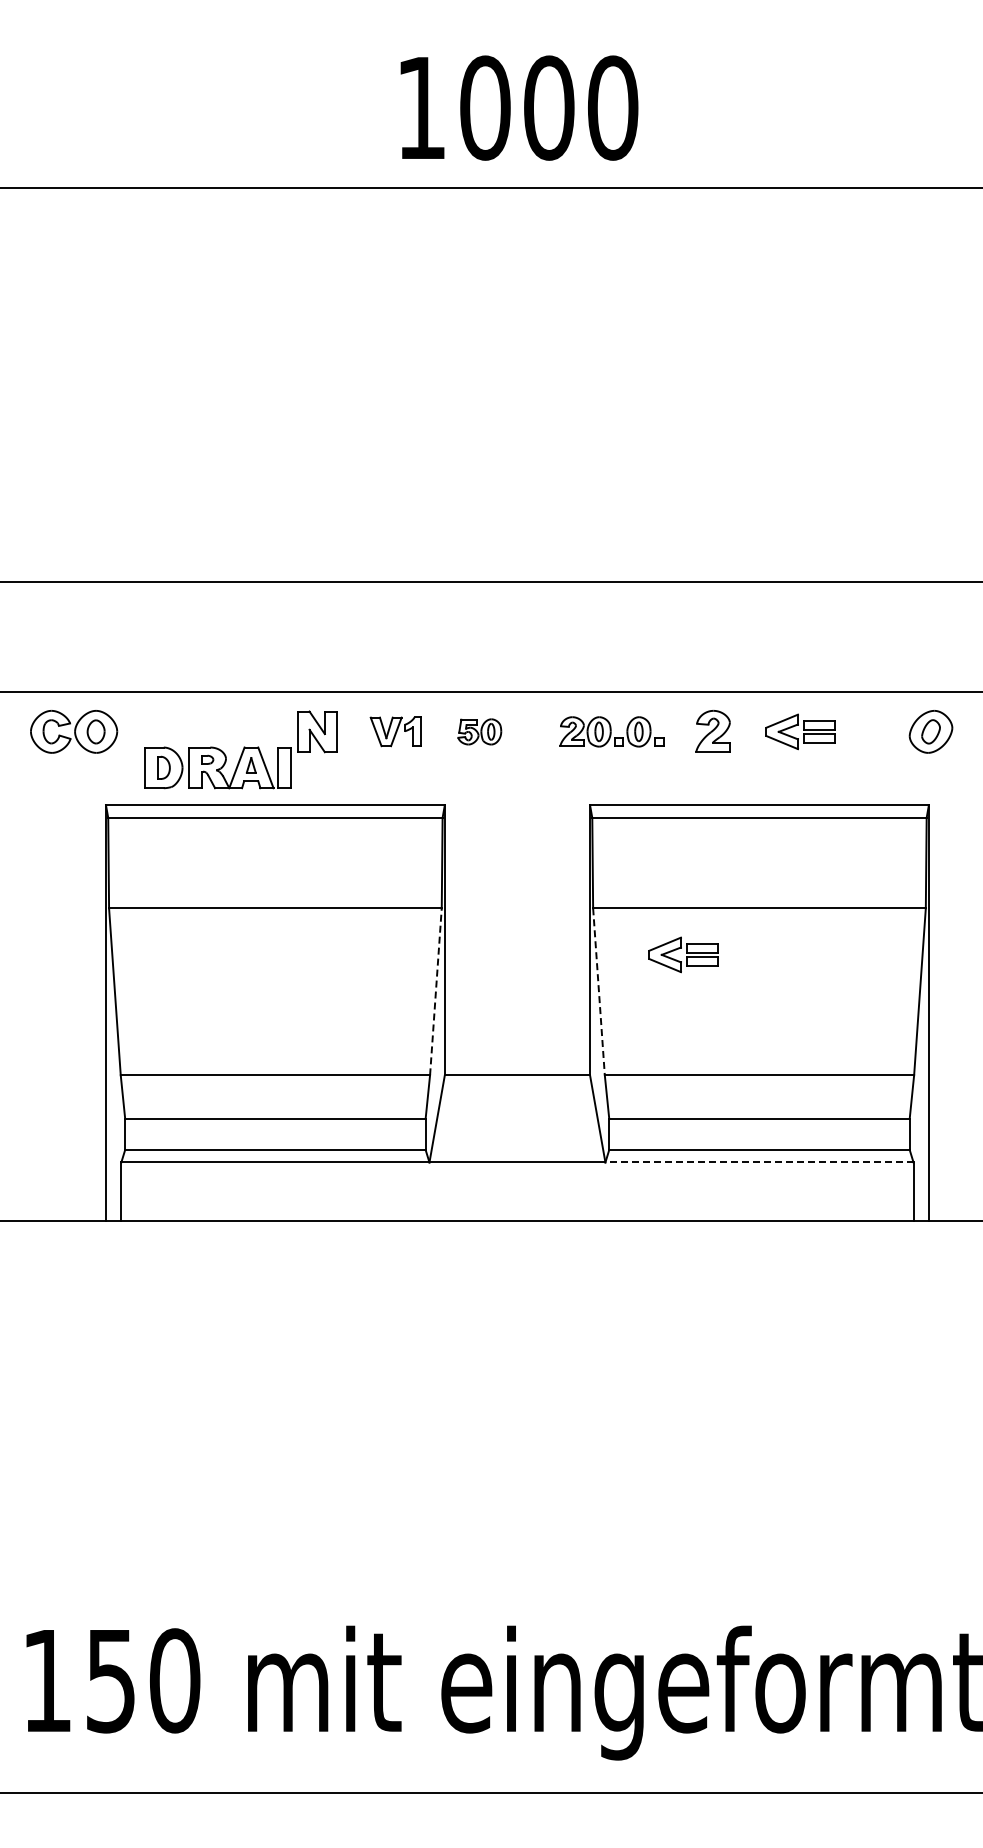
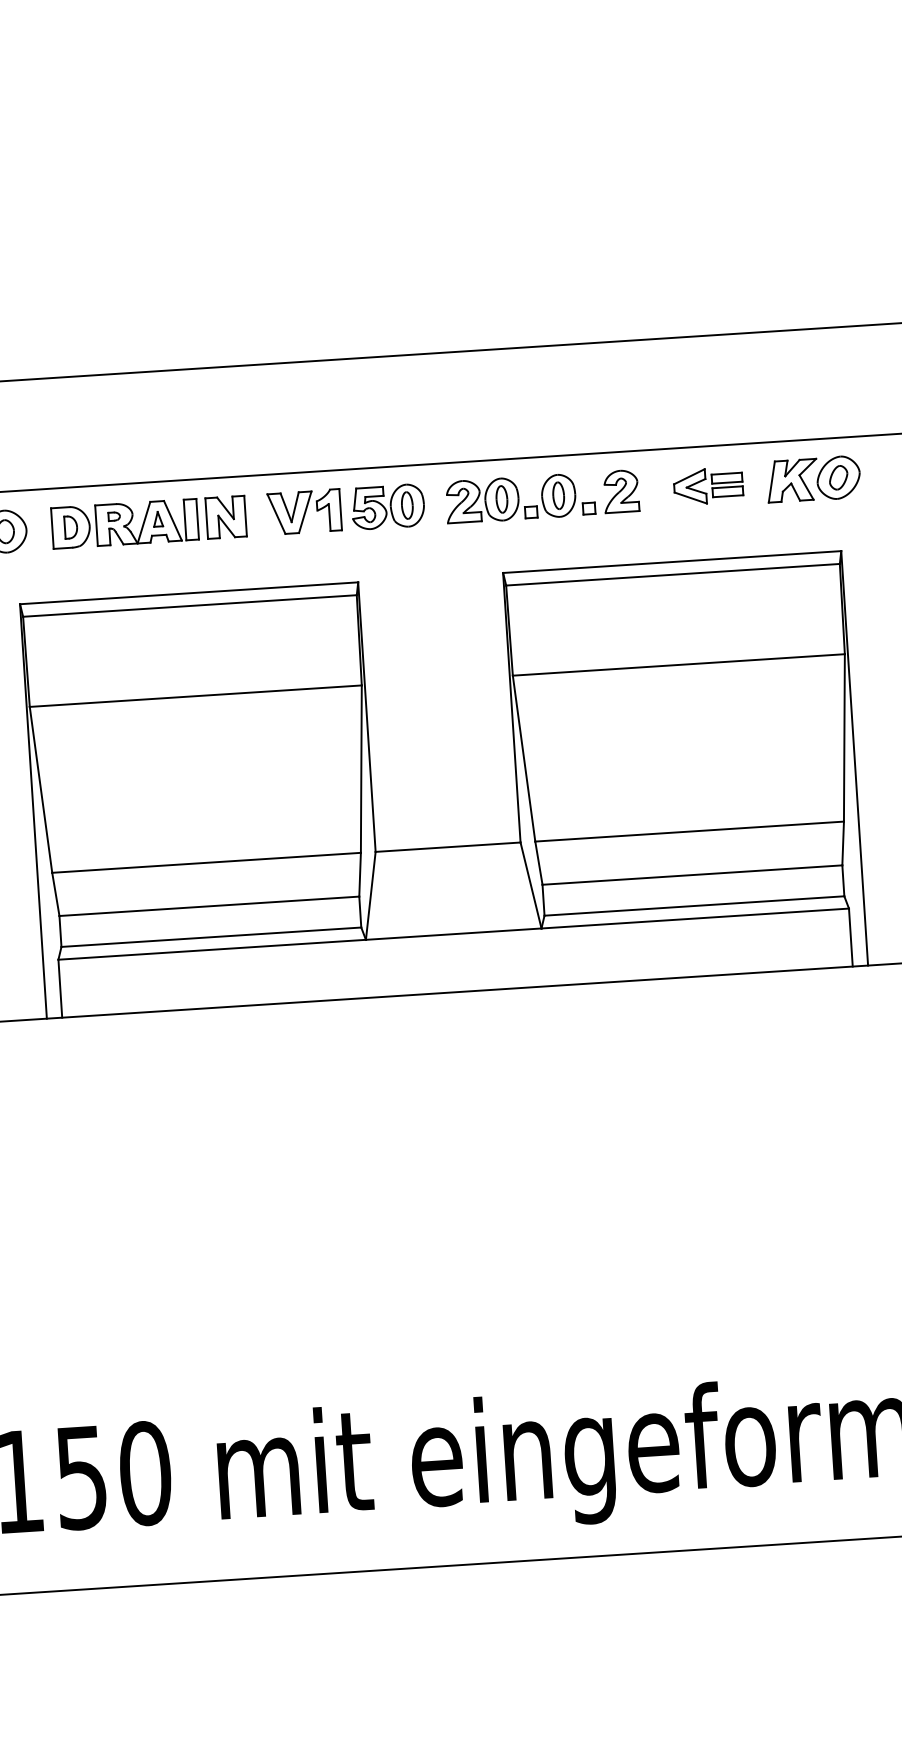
part: (395, 731) -> (304, 511), size x1.43
part: (479, 731) -> (388, 506), size x1.67
part: (611, 731) -> (519, 498), size x1.43
part: (884, 731) -> (792, 480), added
part: (217, 767) -> (124, 523), moved
part: (683, 954) -> (606, 715), removed
line: (435, 991) -> (360, 768), dashed -> solid
line: (598, 991) -> (523, 758), dashed -> solid
line: (758, 1162) -> (694, 918), dashed -> solid

